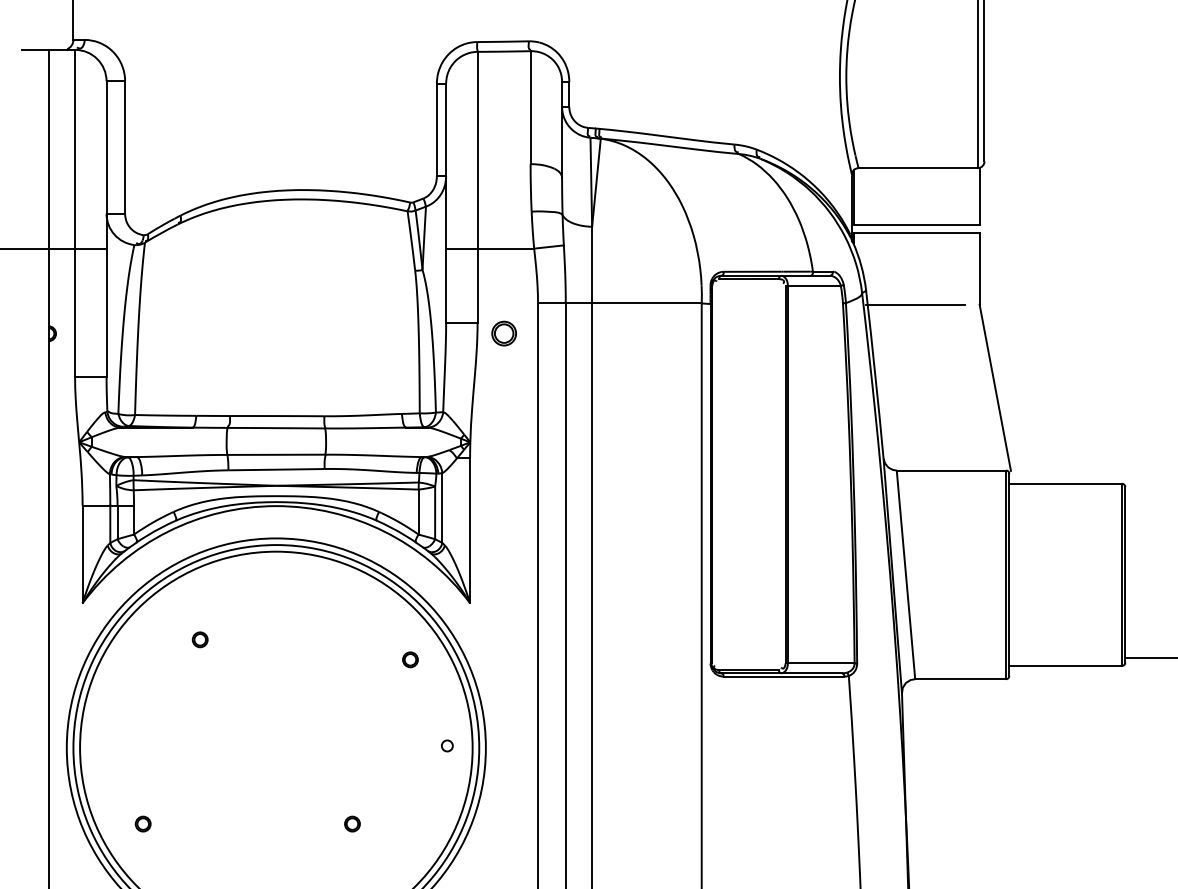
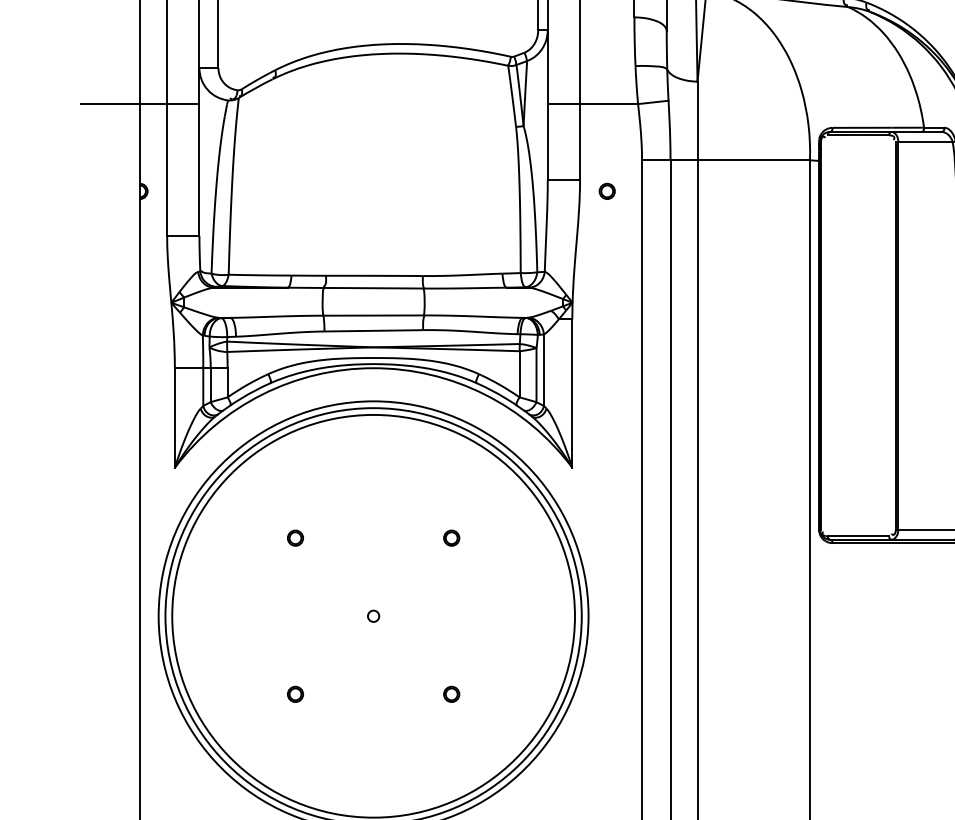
part: (503, 333) -> (606, 191), size x0.62
part: (199, 639) -> (294, 537), moved
part: (410, 659) -> (451, 537), moved
circle: (447, 745) -> (373, 615), moved
part: (142, 823) -> (294, 693), moved

